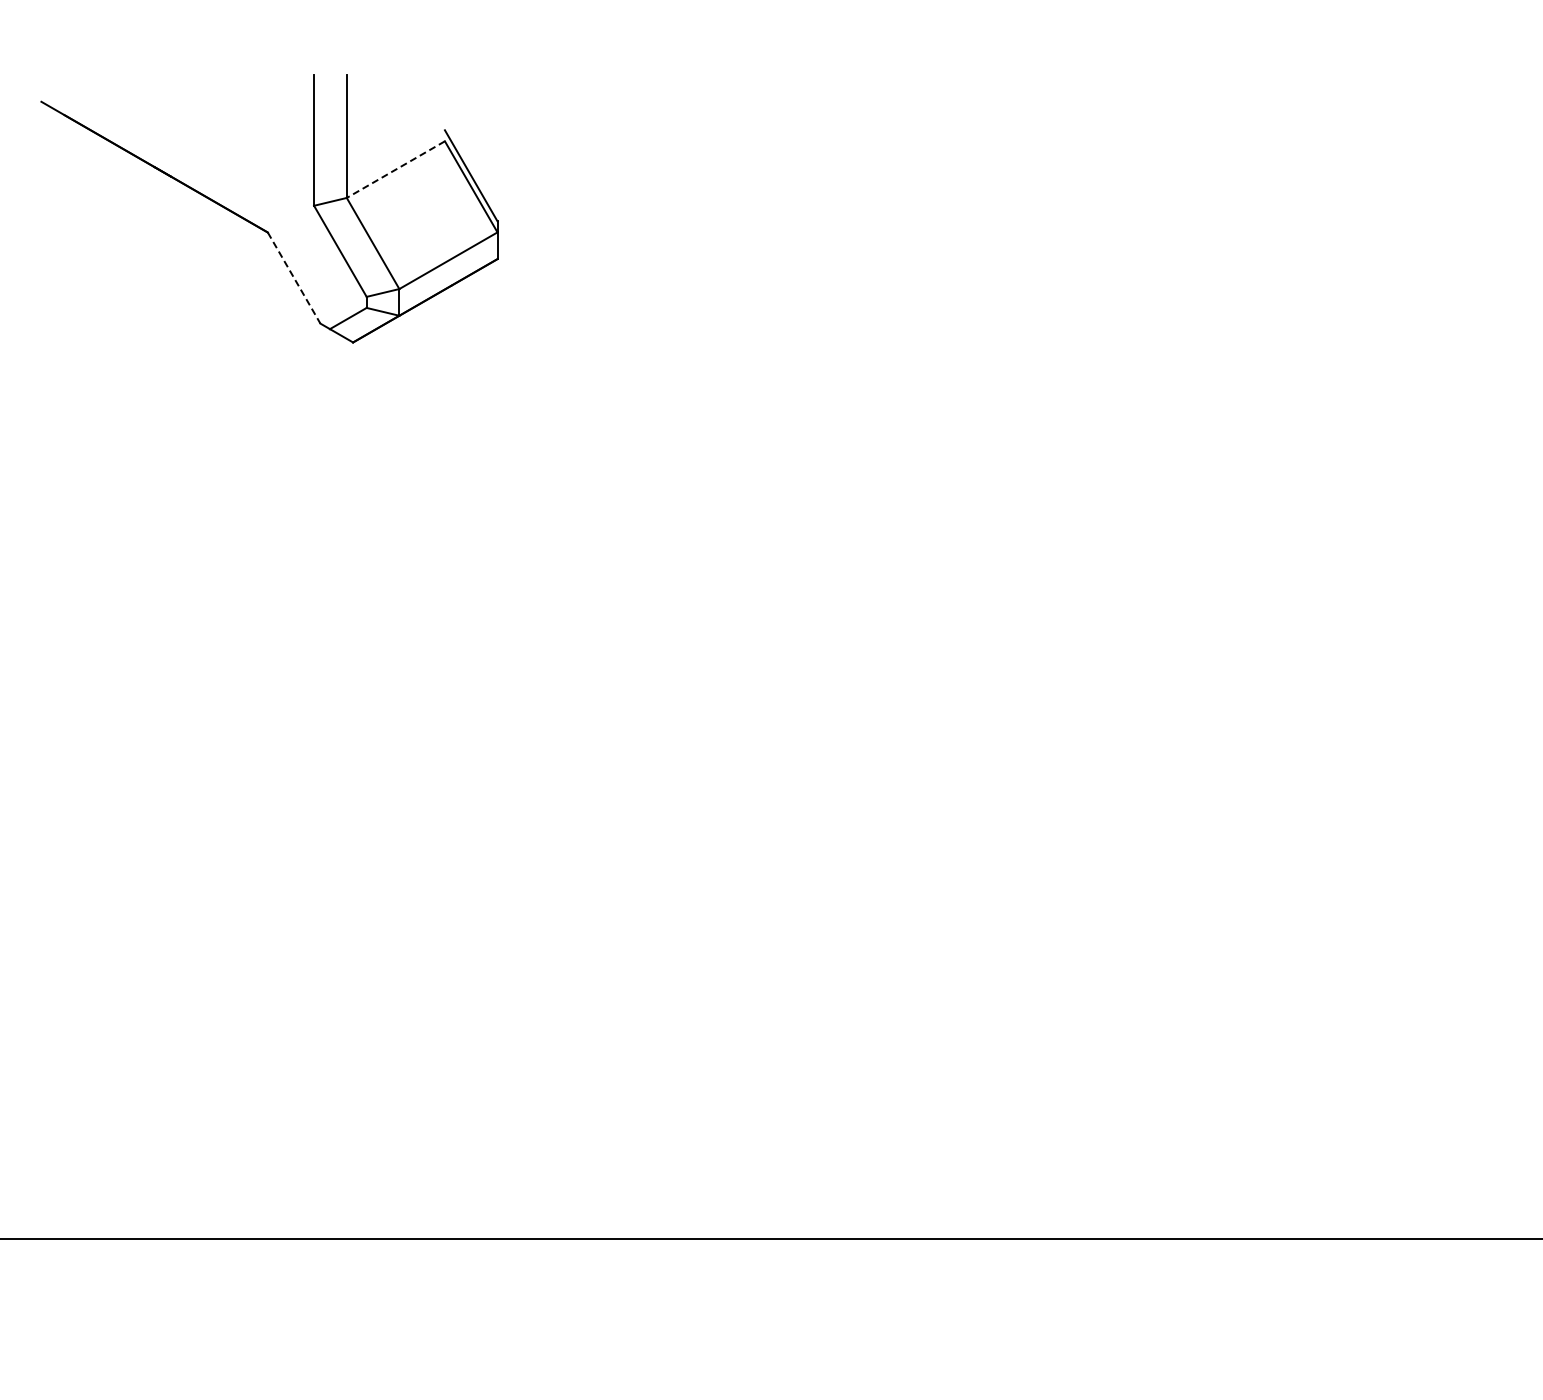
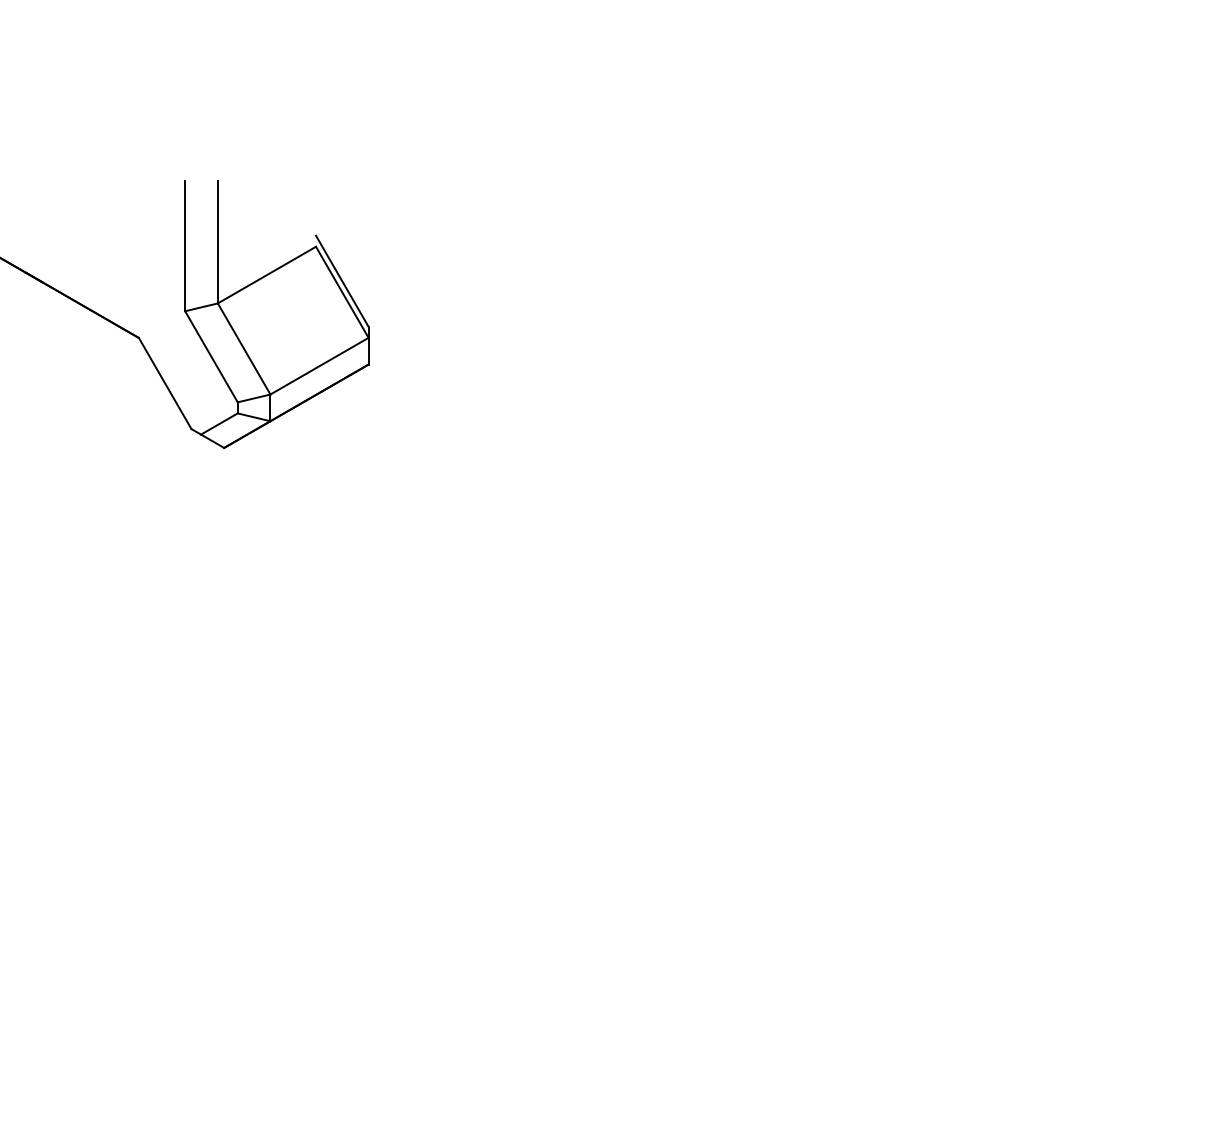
line: (395, 169) -> (266, 274), dashed -> solid
line: (294, 278) -> (165, 383), dashed -> solid

